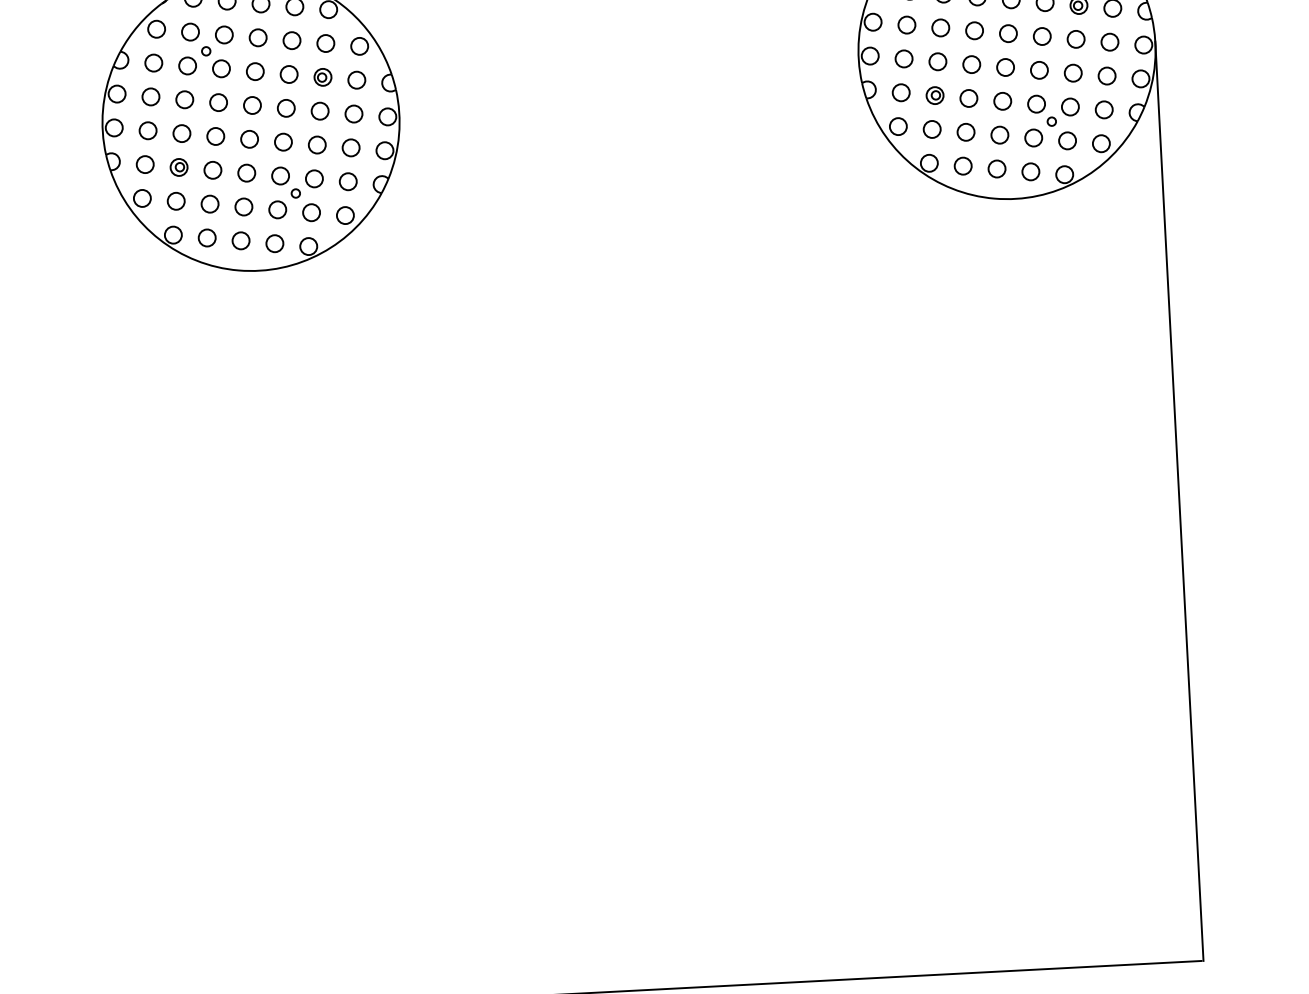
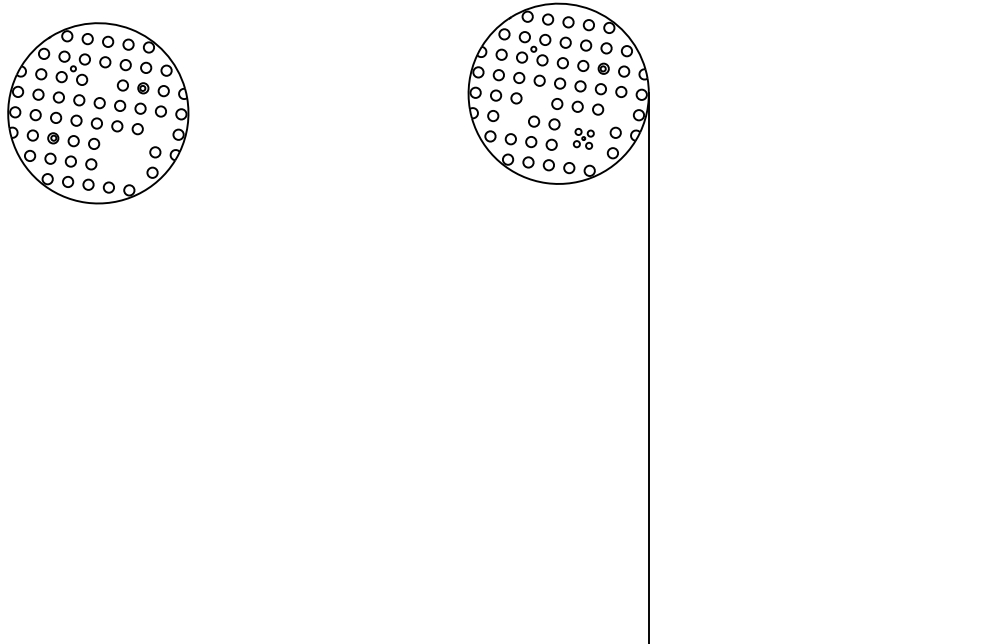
part: (971, 65) -> (536, 101), removed
part: (255, 71) -> (102, 82), removed
part: (1107, 76) -> (618, 112), removed
part: (934, 95) -> (513, 118), removed
part: (1051, 121) -> (583, 138), size x0.6
part: (351, 147) -> (158, 131), removed
part: (294, 193) -> (122, 157), removed

